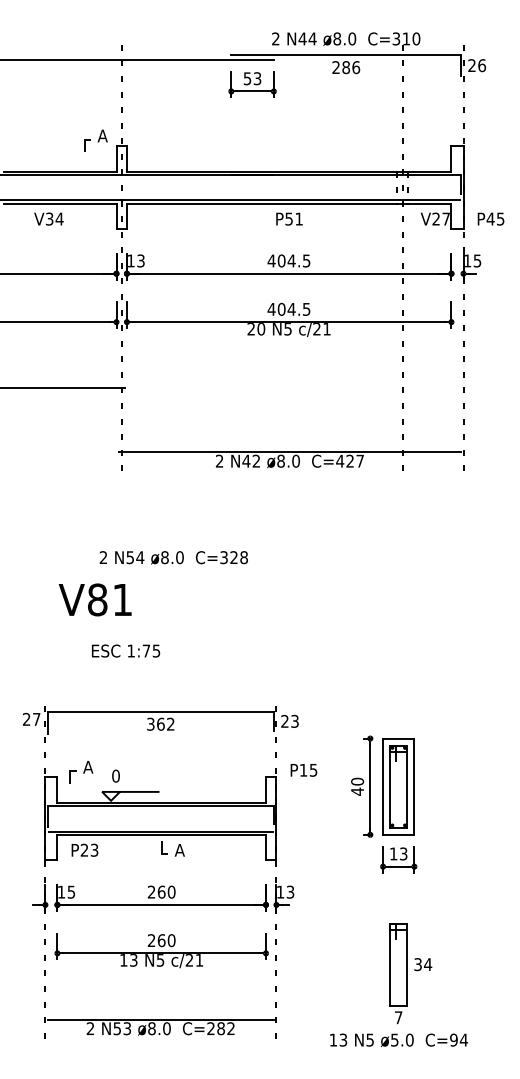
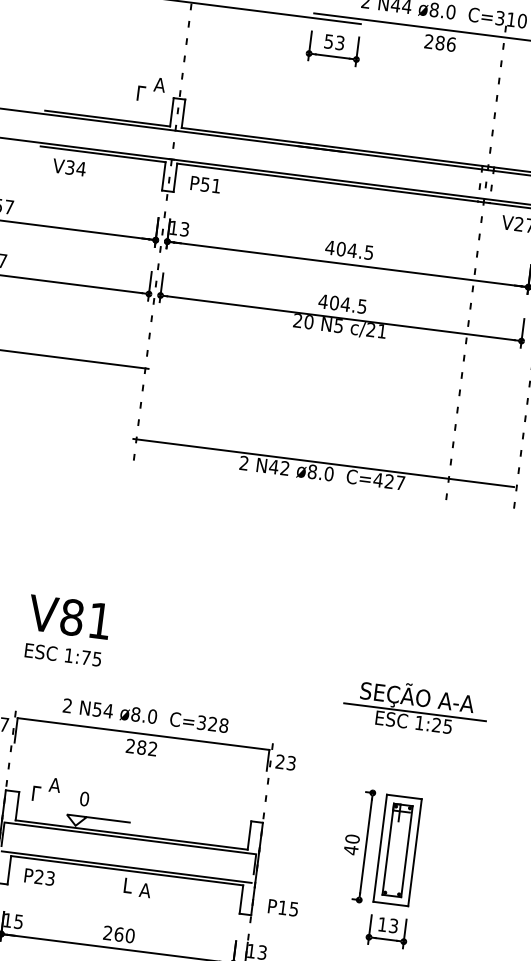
text: (48, 218) -> (68, 166), moved
text: (289, 218) -> (205, 184), moved
text: (173, 557) -> (145, 715), moved
text: (94, 599) -> (68, 616), moved
text: (126, 650) -> (63, 654), moved
part: (398, 657) -> (415, 706), added
text: (155, 723) -> (135, 745), 362 -> 282
text: (303, 770) -> (282, 908), moved

